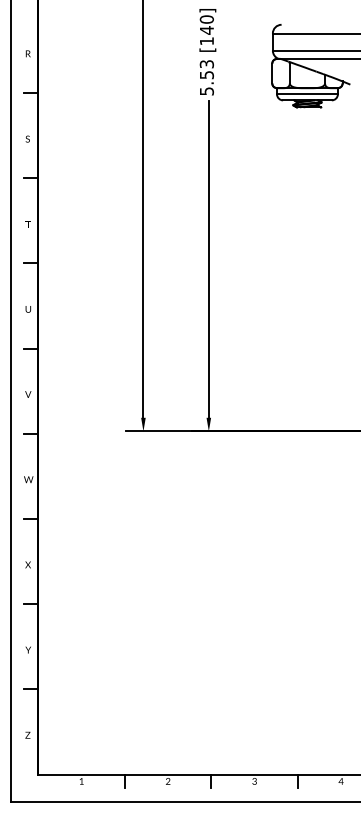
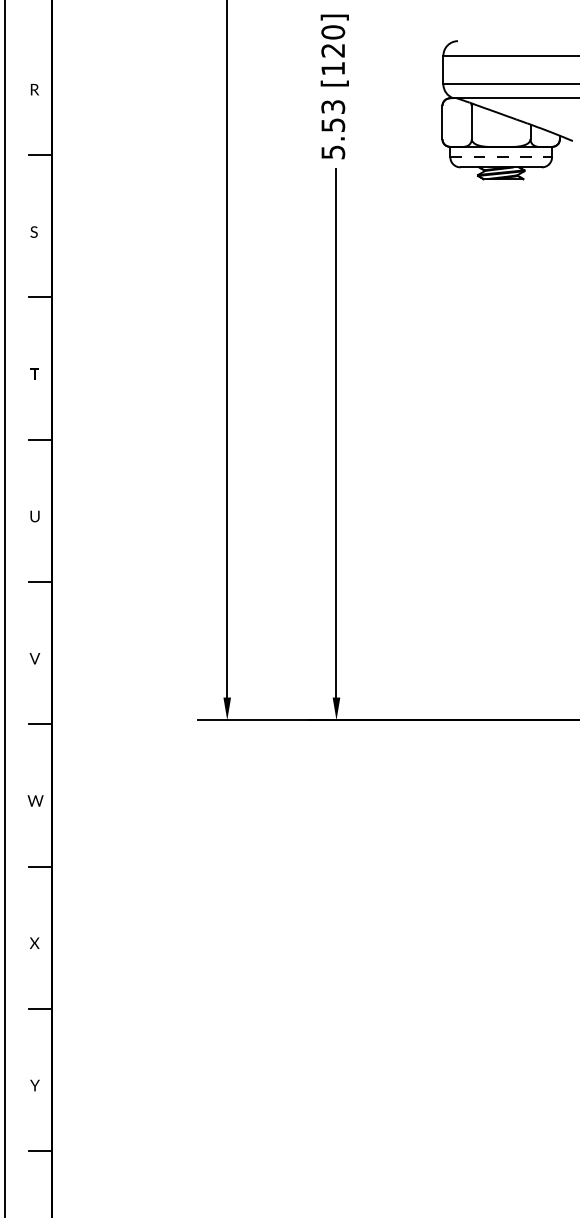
text: (206, 30) -> (332, 50), [140] -> [120]
line: (307, 94) -> (501, 157), solid -> dashed

